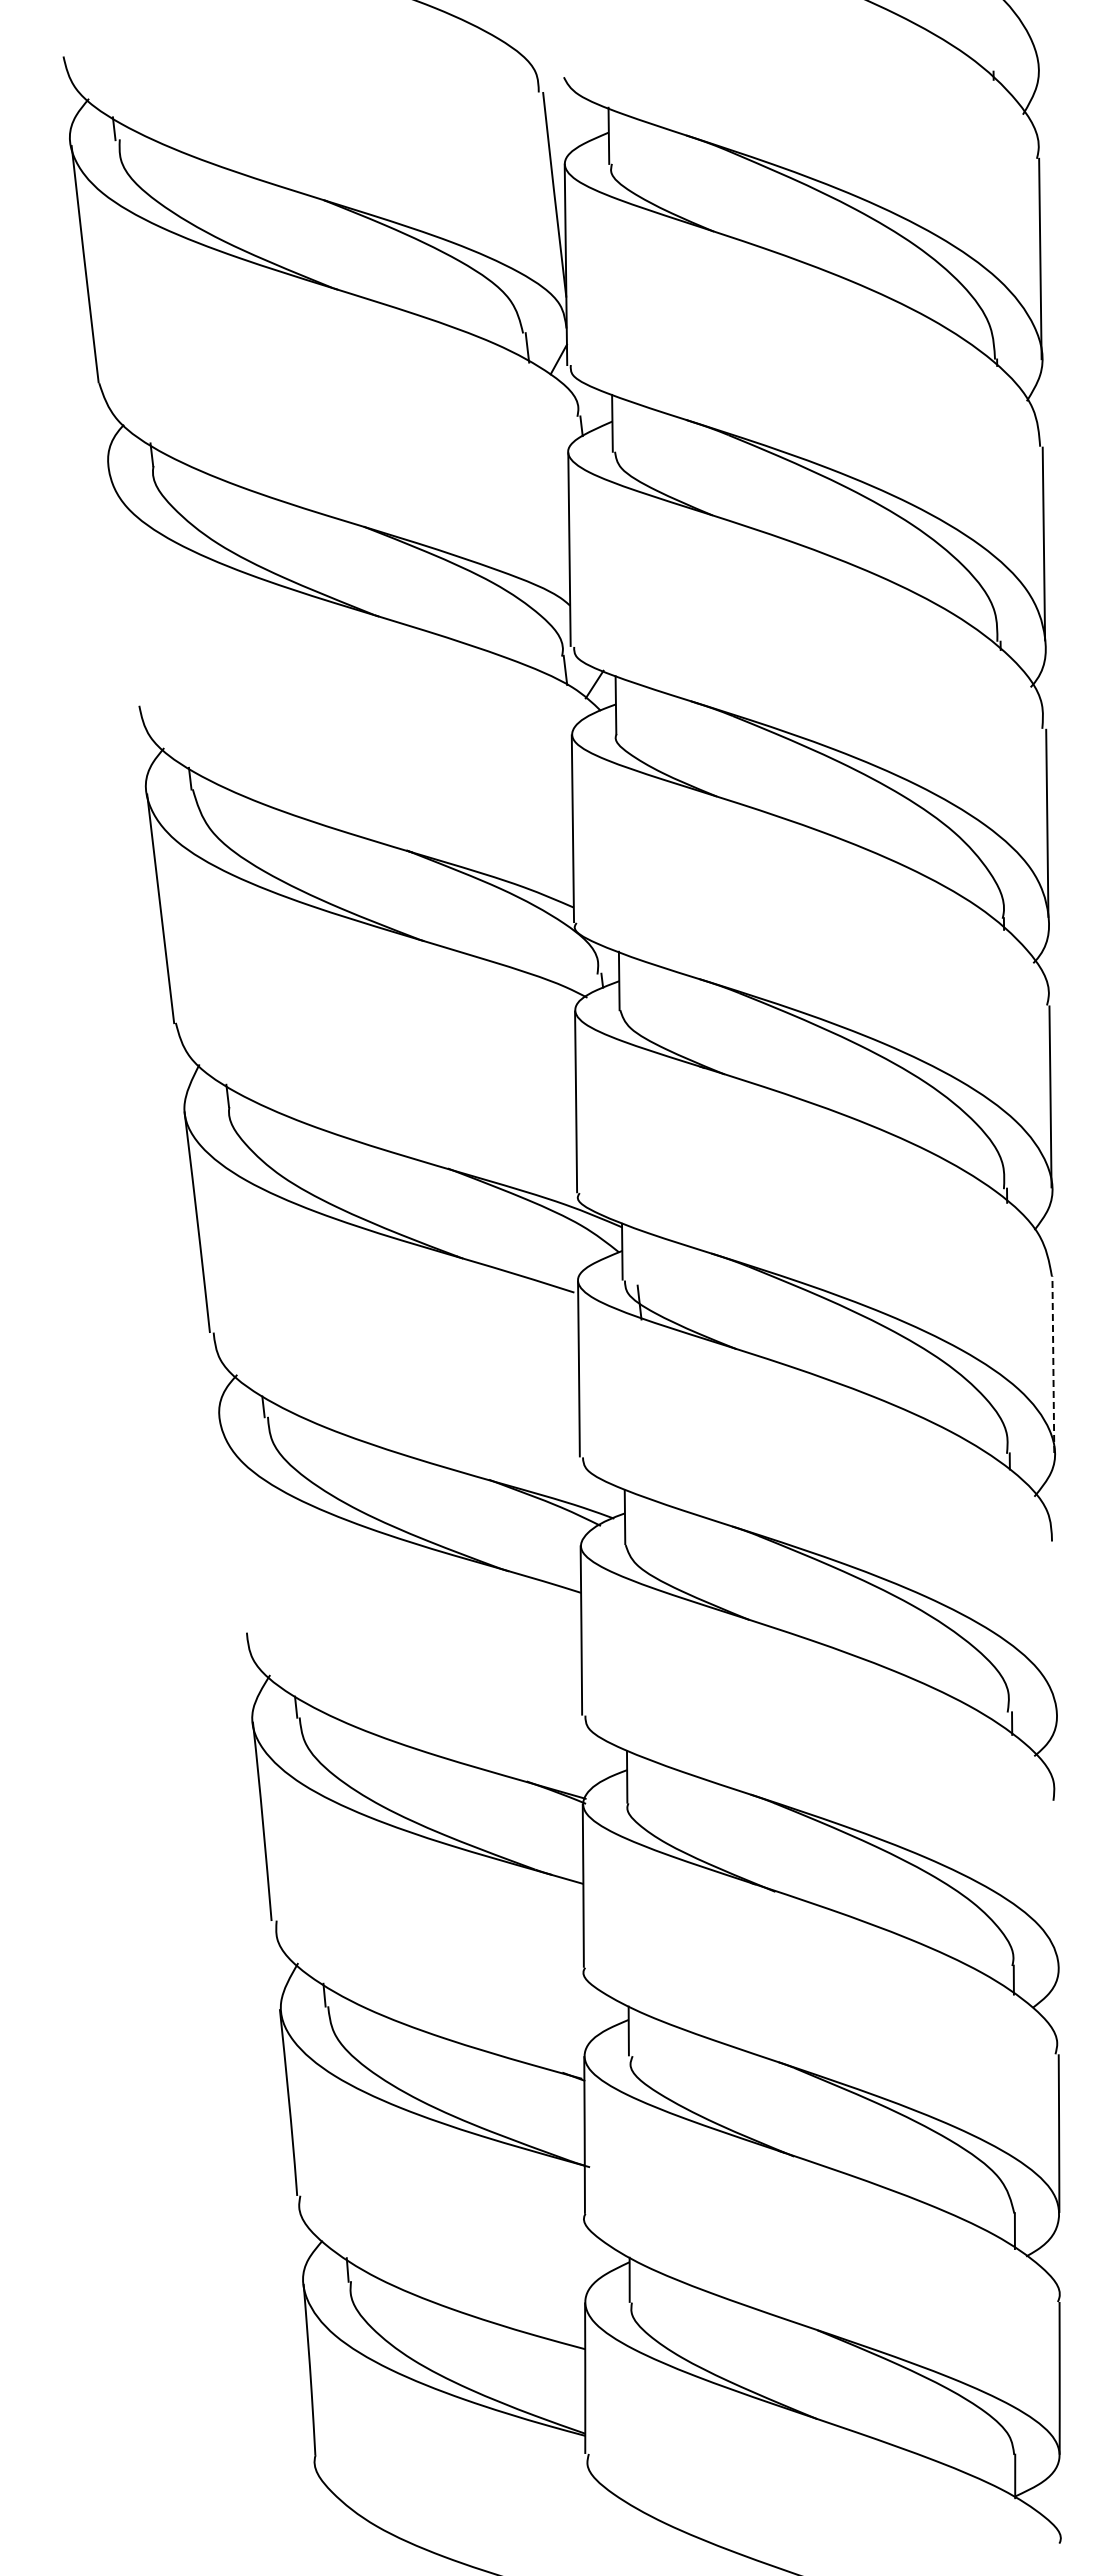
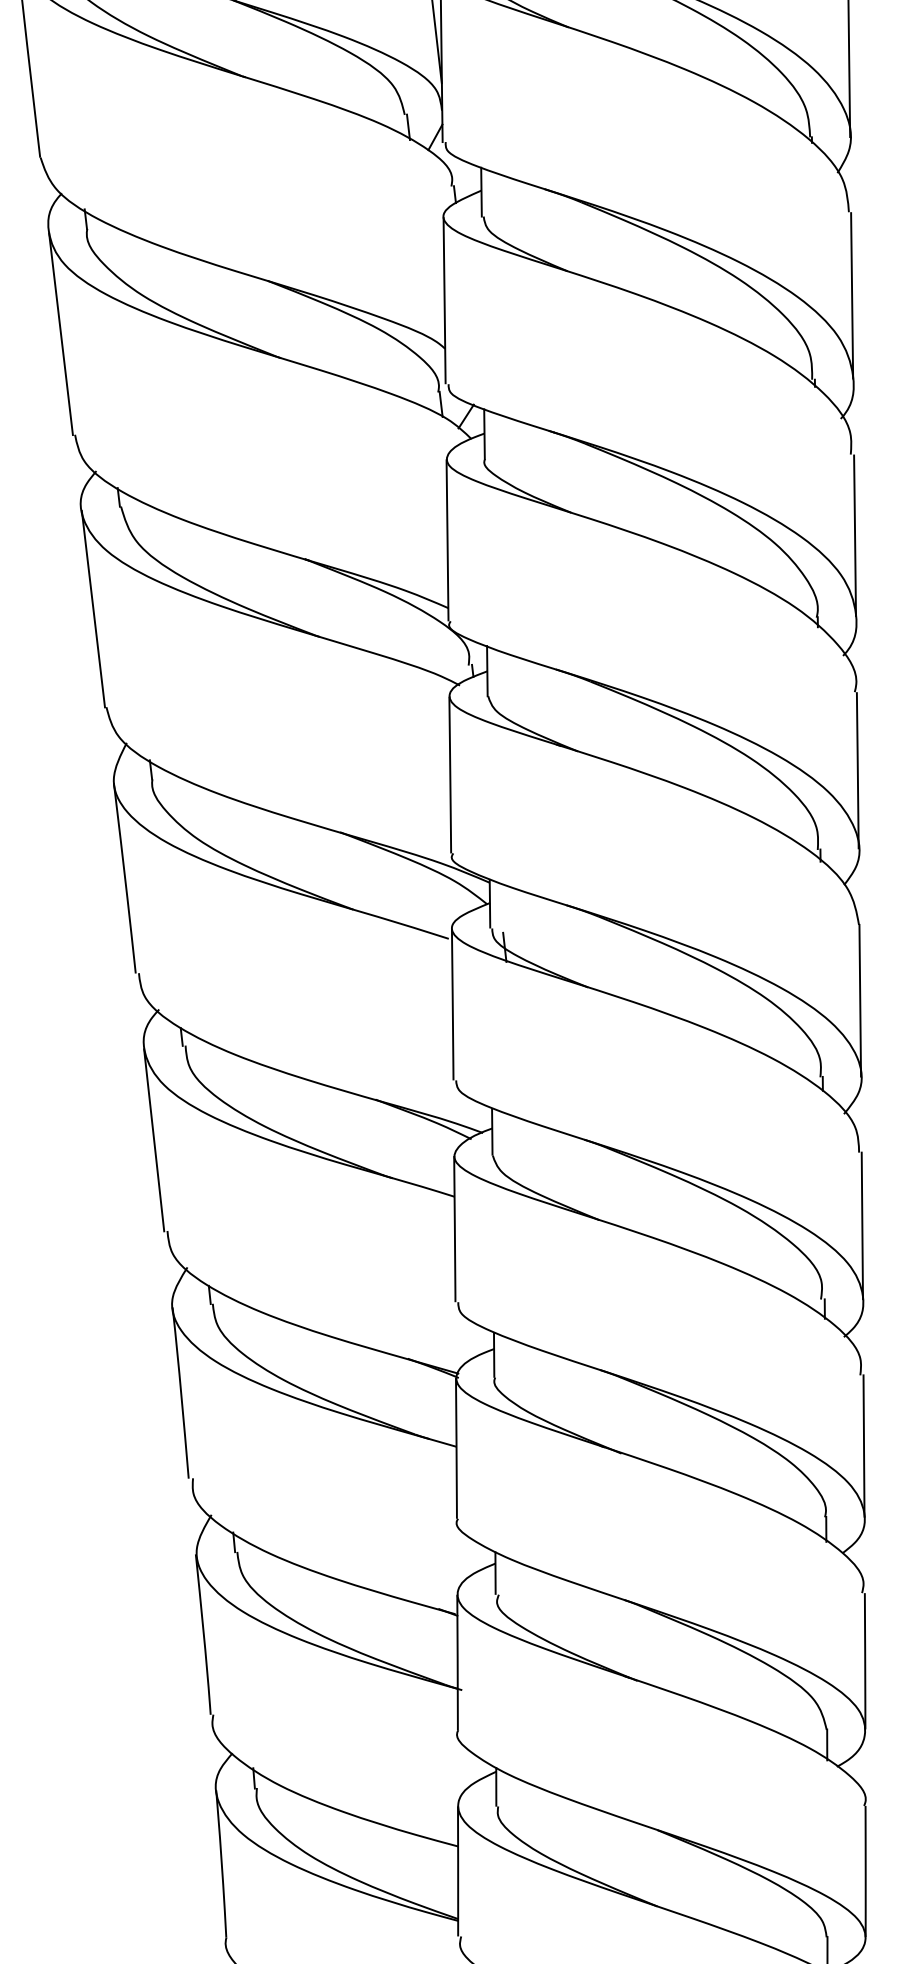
line: (122, 588) -> (60, 334), added
line: (1053, 1364) -> (860, 1000), dashed -> solid
line: (231, 1527) -> (154, 1140), added
line: (1055, 1626) -> (862, 1225), added
line: (1057, 1882) -> (863, 1445), added

